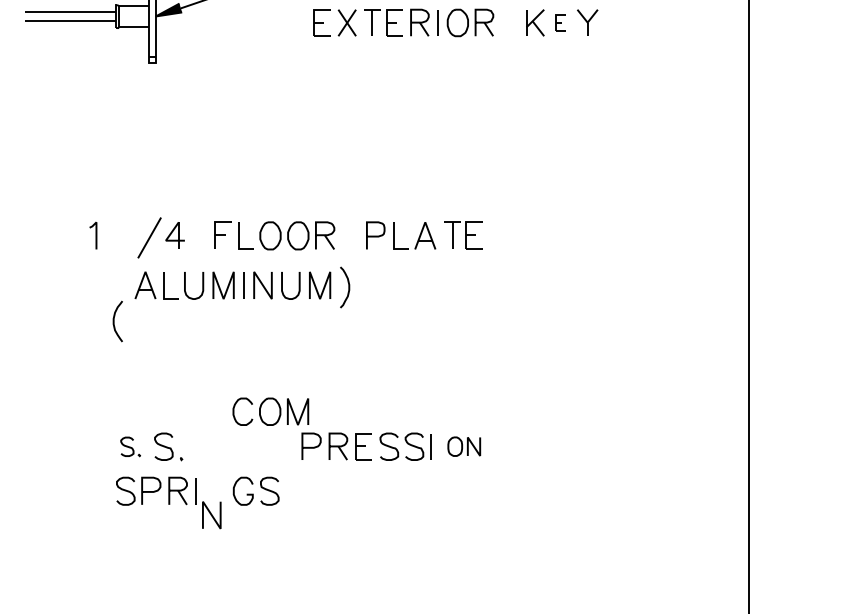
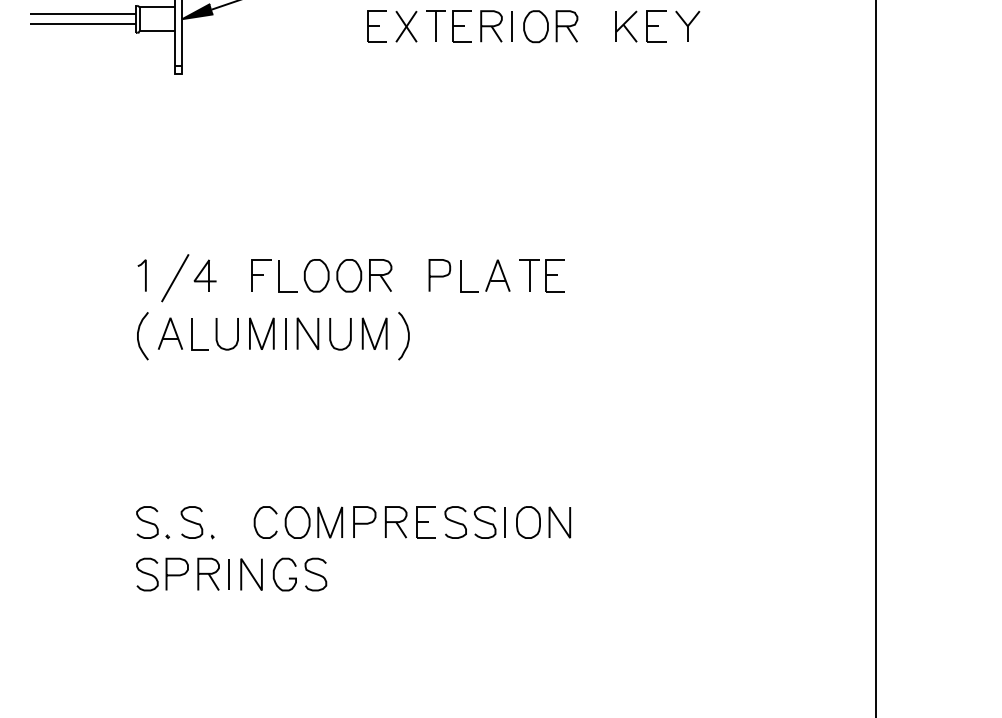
part: (560, 22) -> (656, 26), size x1.67
line: (95, 235) -> (144, 275), moved
curve: (114, 321) -> (138, 336), moved
part: (270, 411) -> (298, 522), moved
part: (130, 446) -> (152, 522), size x1.43
part: (463, 446) -> (542, 522), size x1.43
line: (211, 515) -> (251, 574), moved

